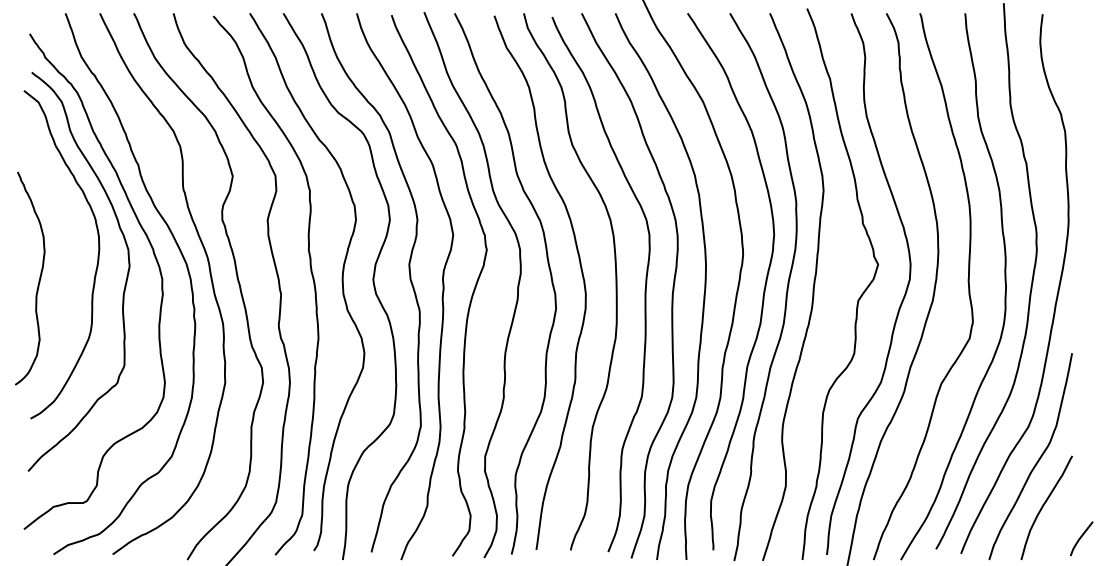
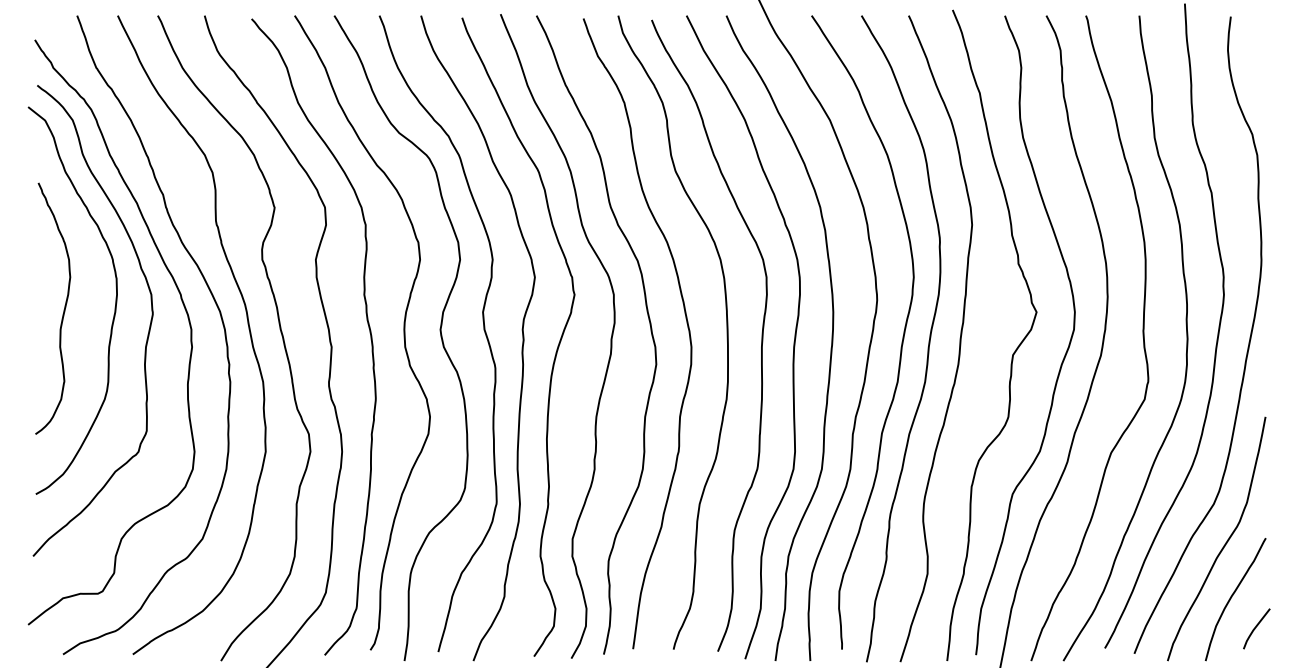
curve: (38, 280) -> (62, 310), moved
line: (1081, 538) -> (1256, 628), moved

